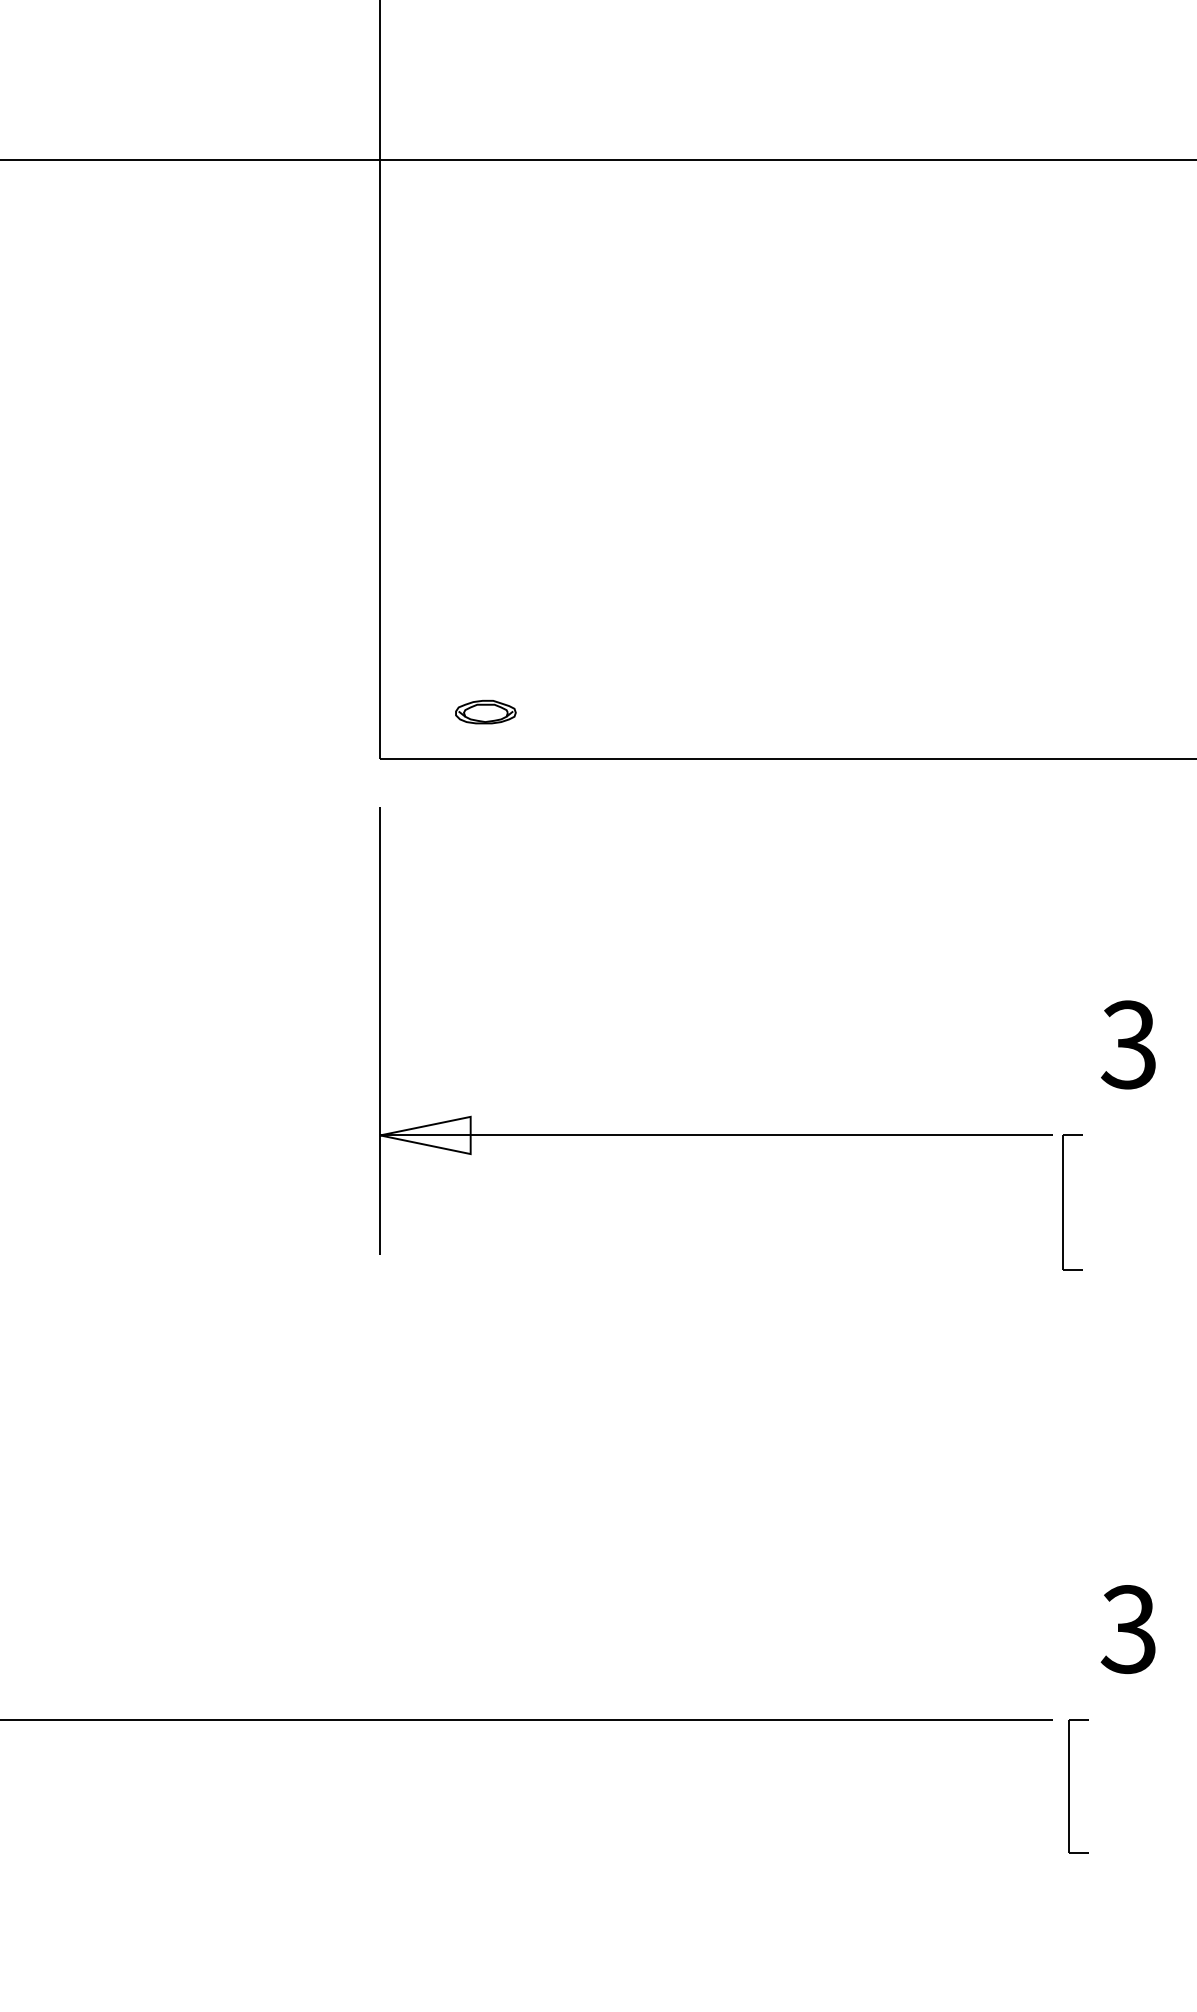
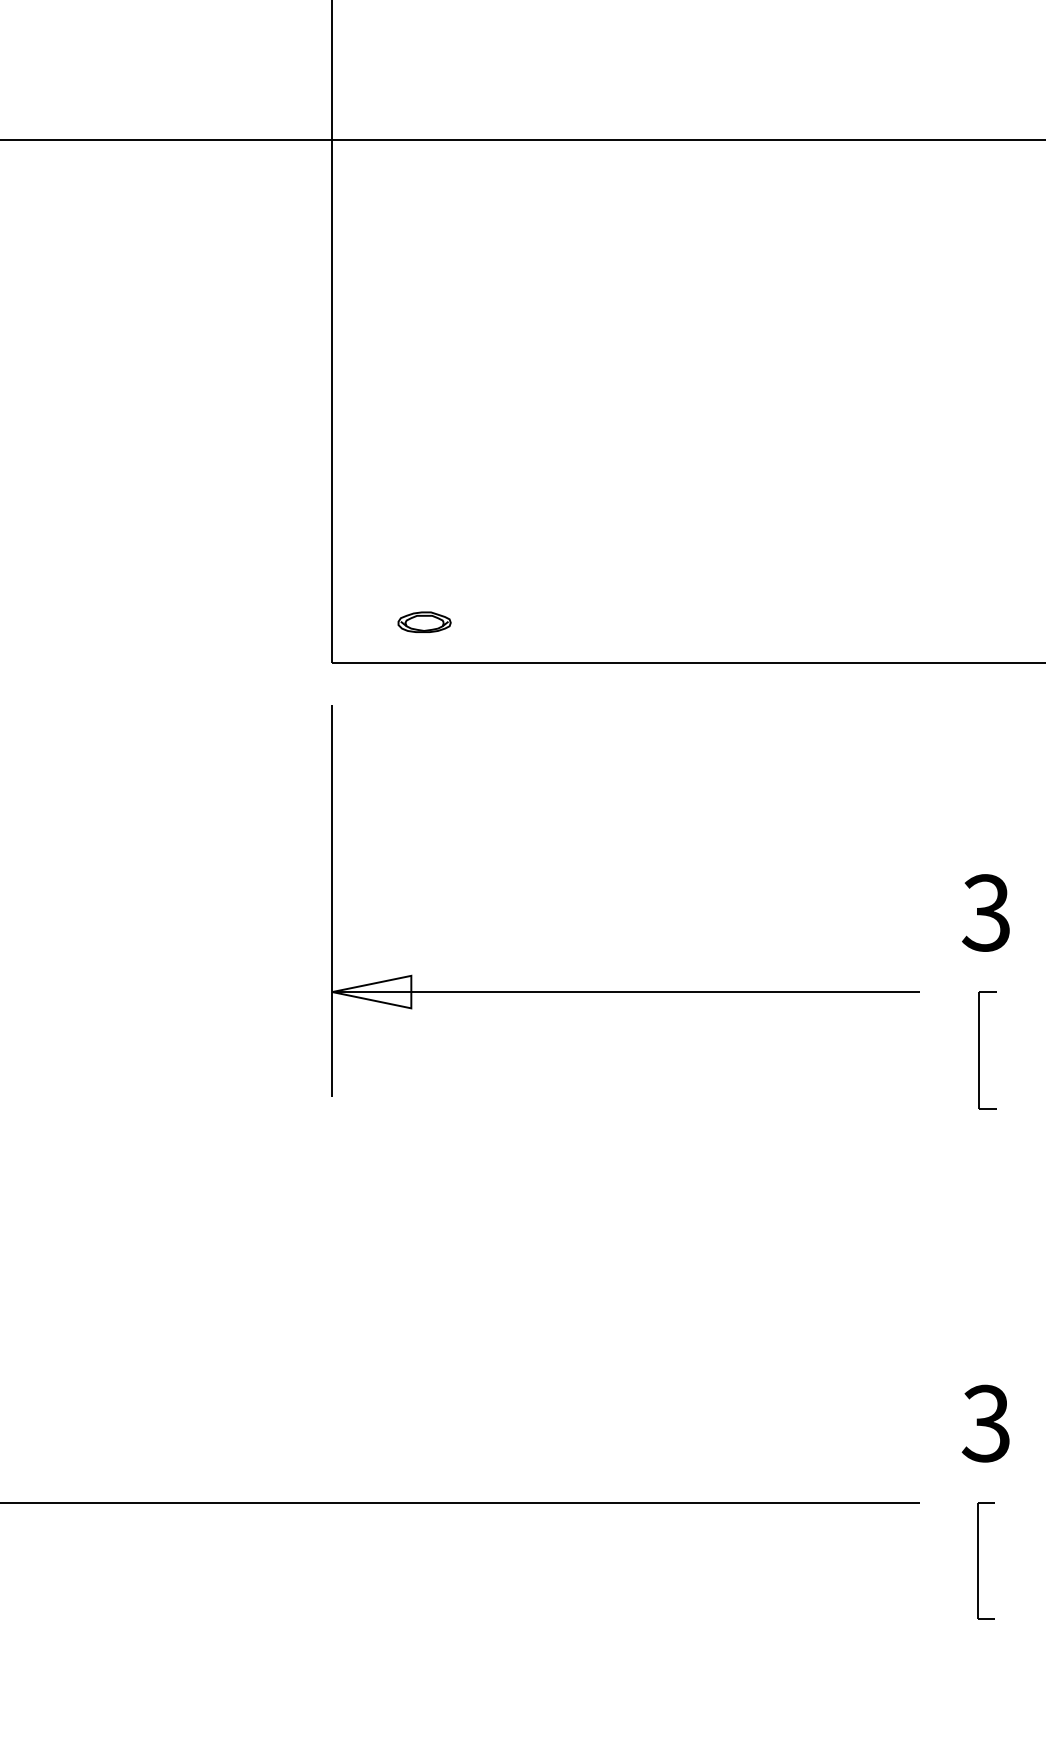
part: (1063, 1202) -> (979, 1050), moved
part: (1069, 1786) -> (978, 1560), moved

